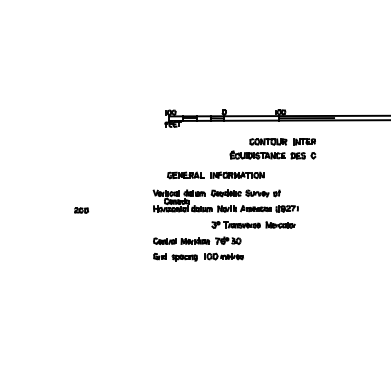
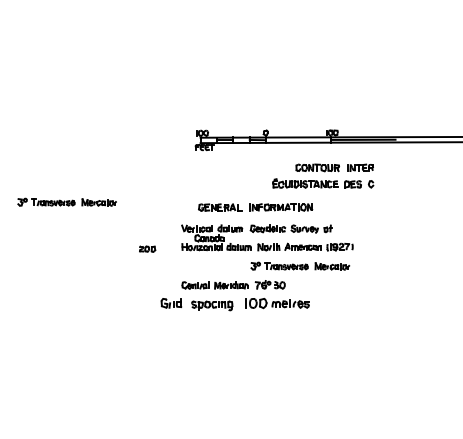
part: (56, 170) -> (66, 201), added
part: (81, 210) -> (147, 249), moved
part: (198, 256) -> (235, 303), size x1.4

